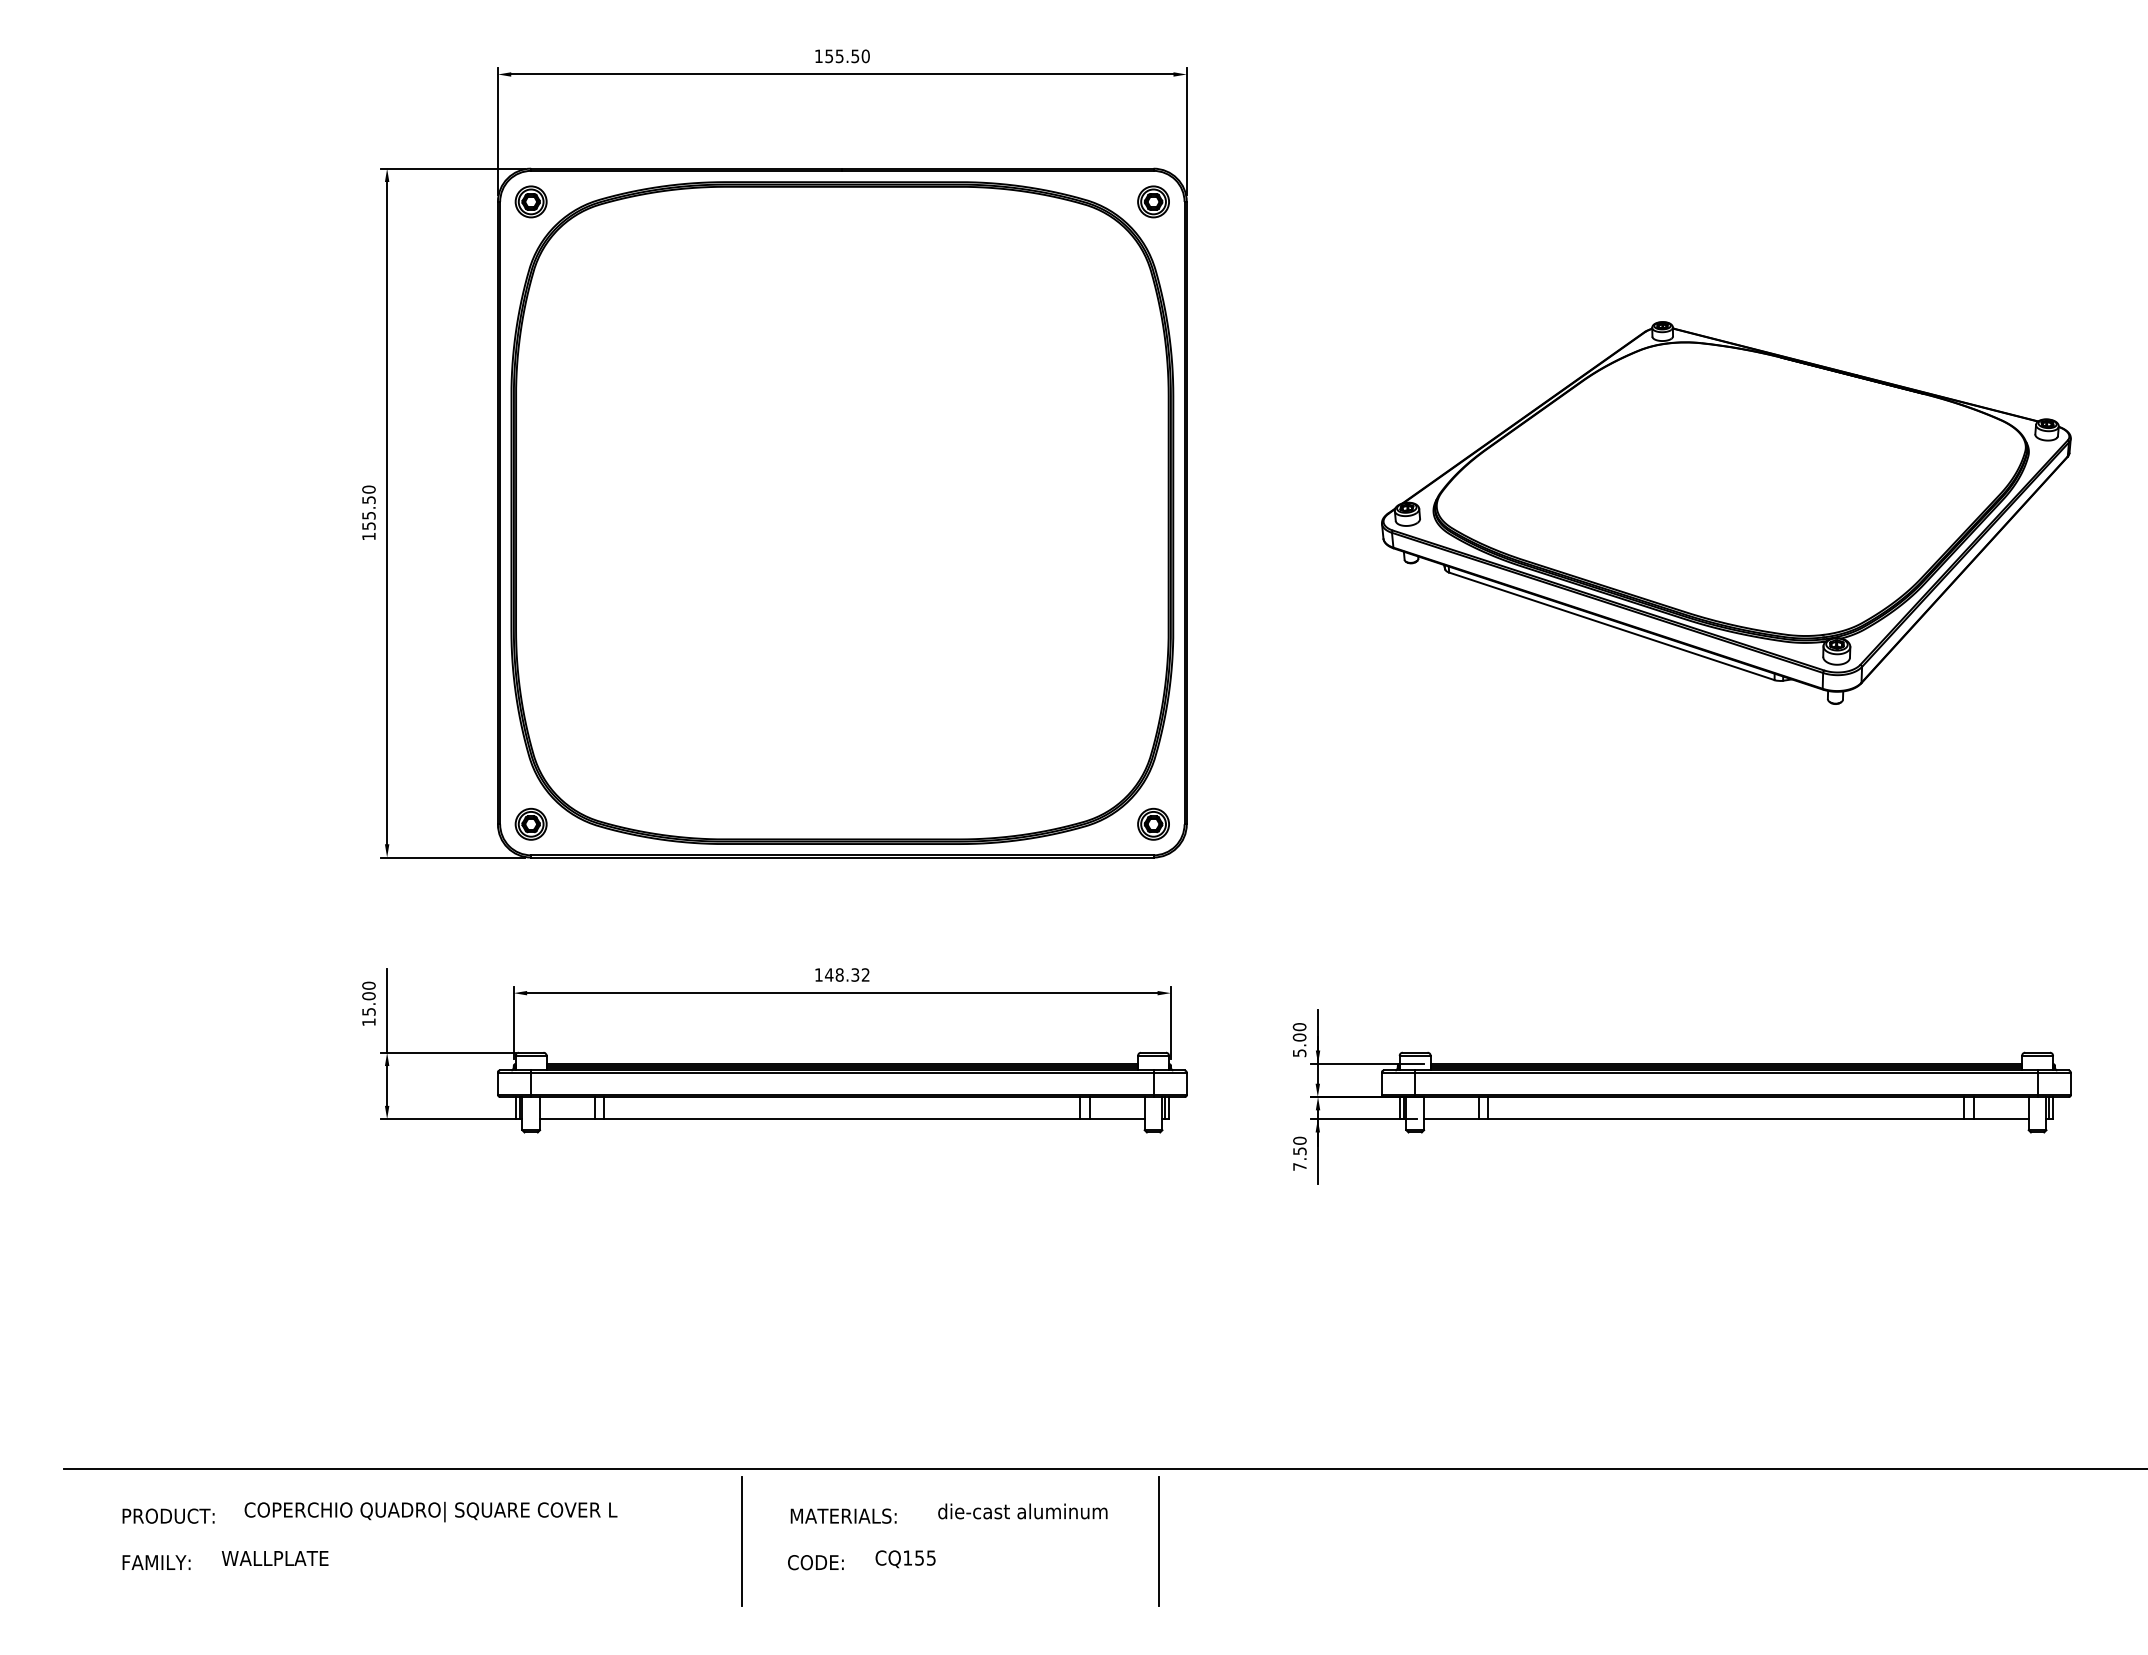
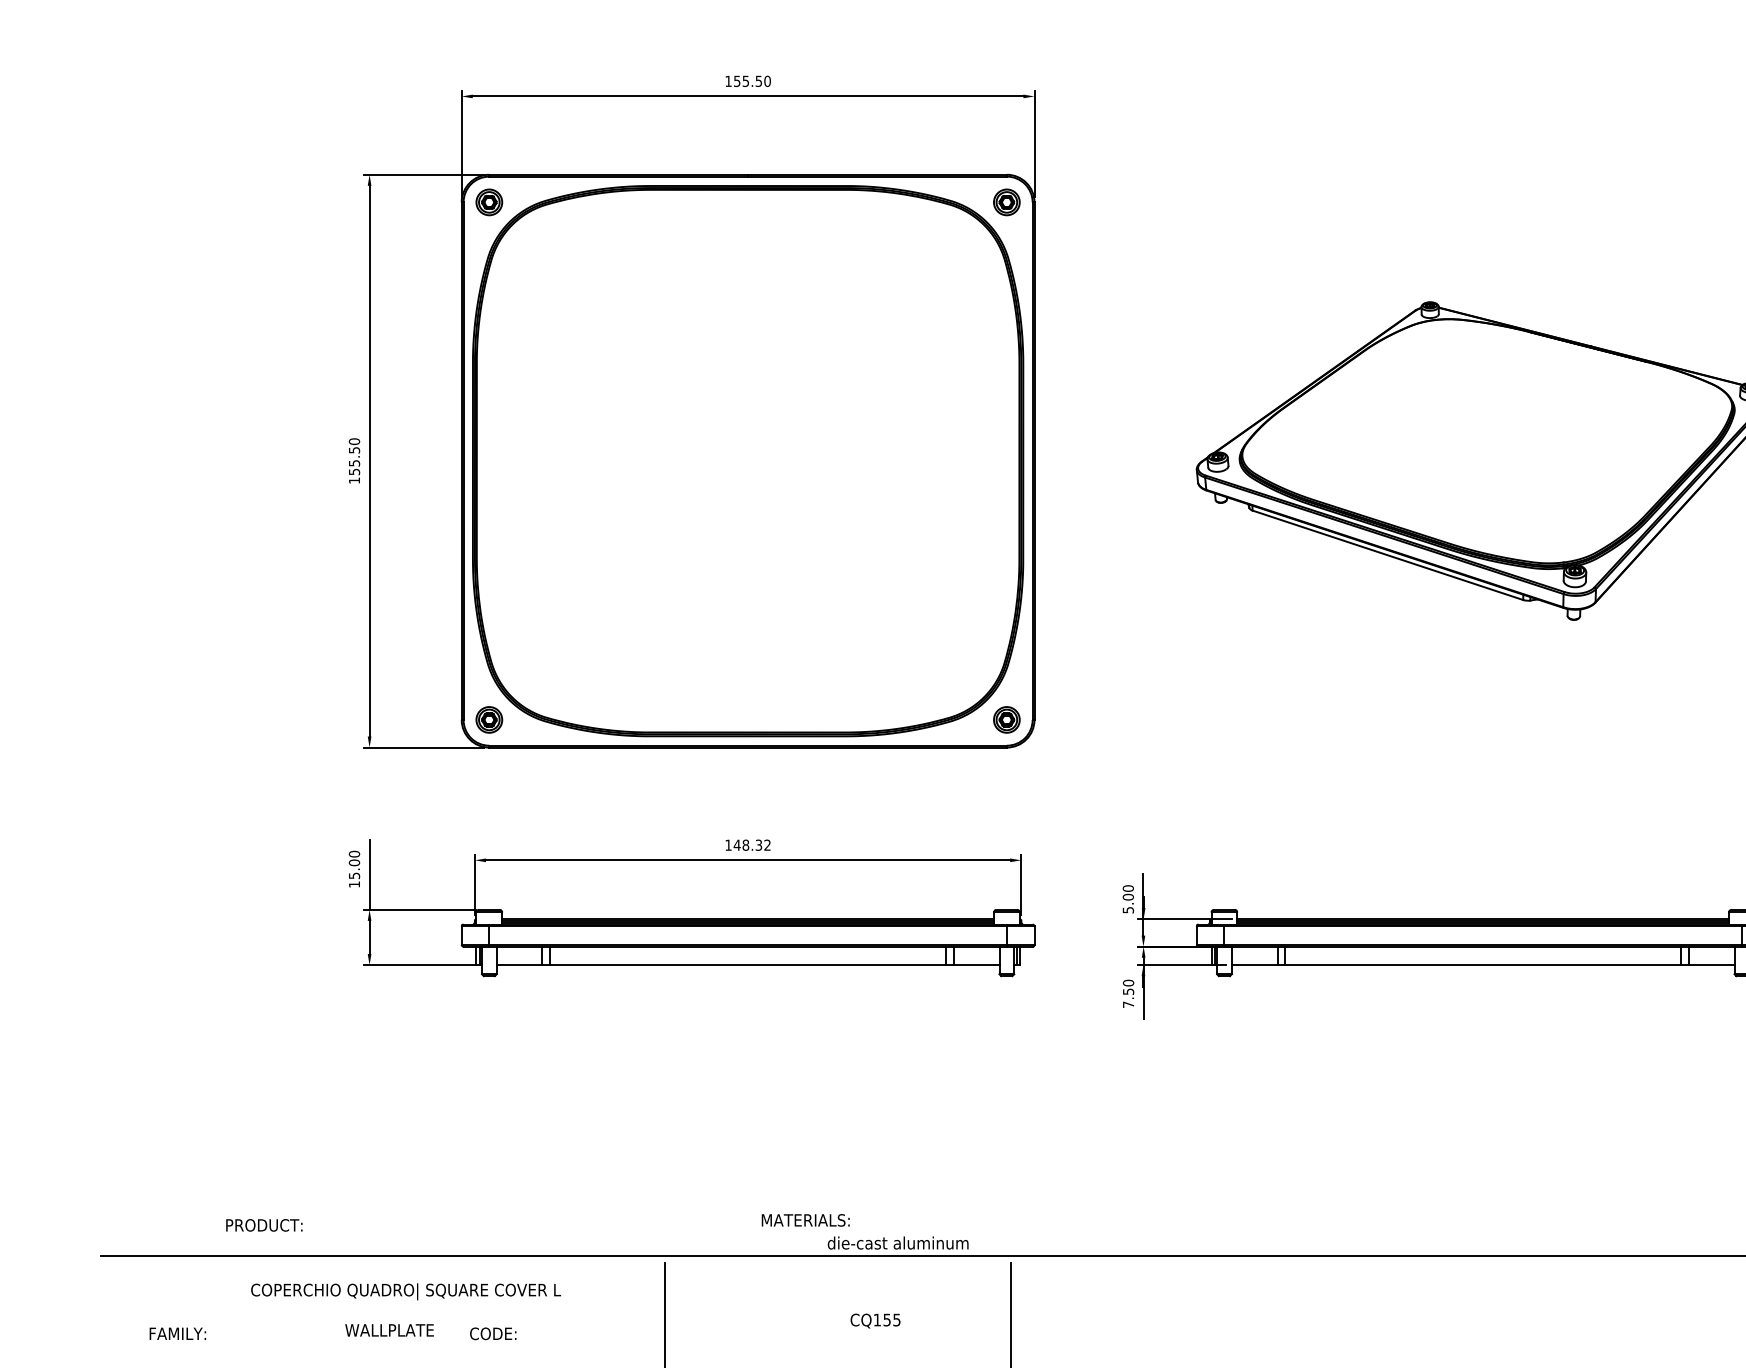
text: (1022, 1511) -> (897, 1243), moved
text: (168, 1515) -> (264, 1224), moved
text: (843, 1515) -> (805, 1219), moved
text: (274, 1558) -> (389, 1330), moved
text: (905, 1559) -> (875, 1321), moved
text: (815, 1562) -> (492, 1333), moved

